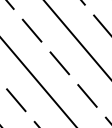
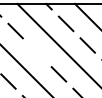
line: (60, 63) -> (37, 52), removed

